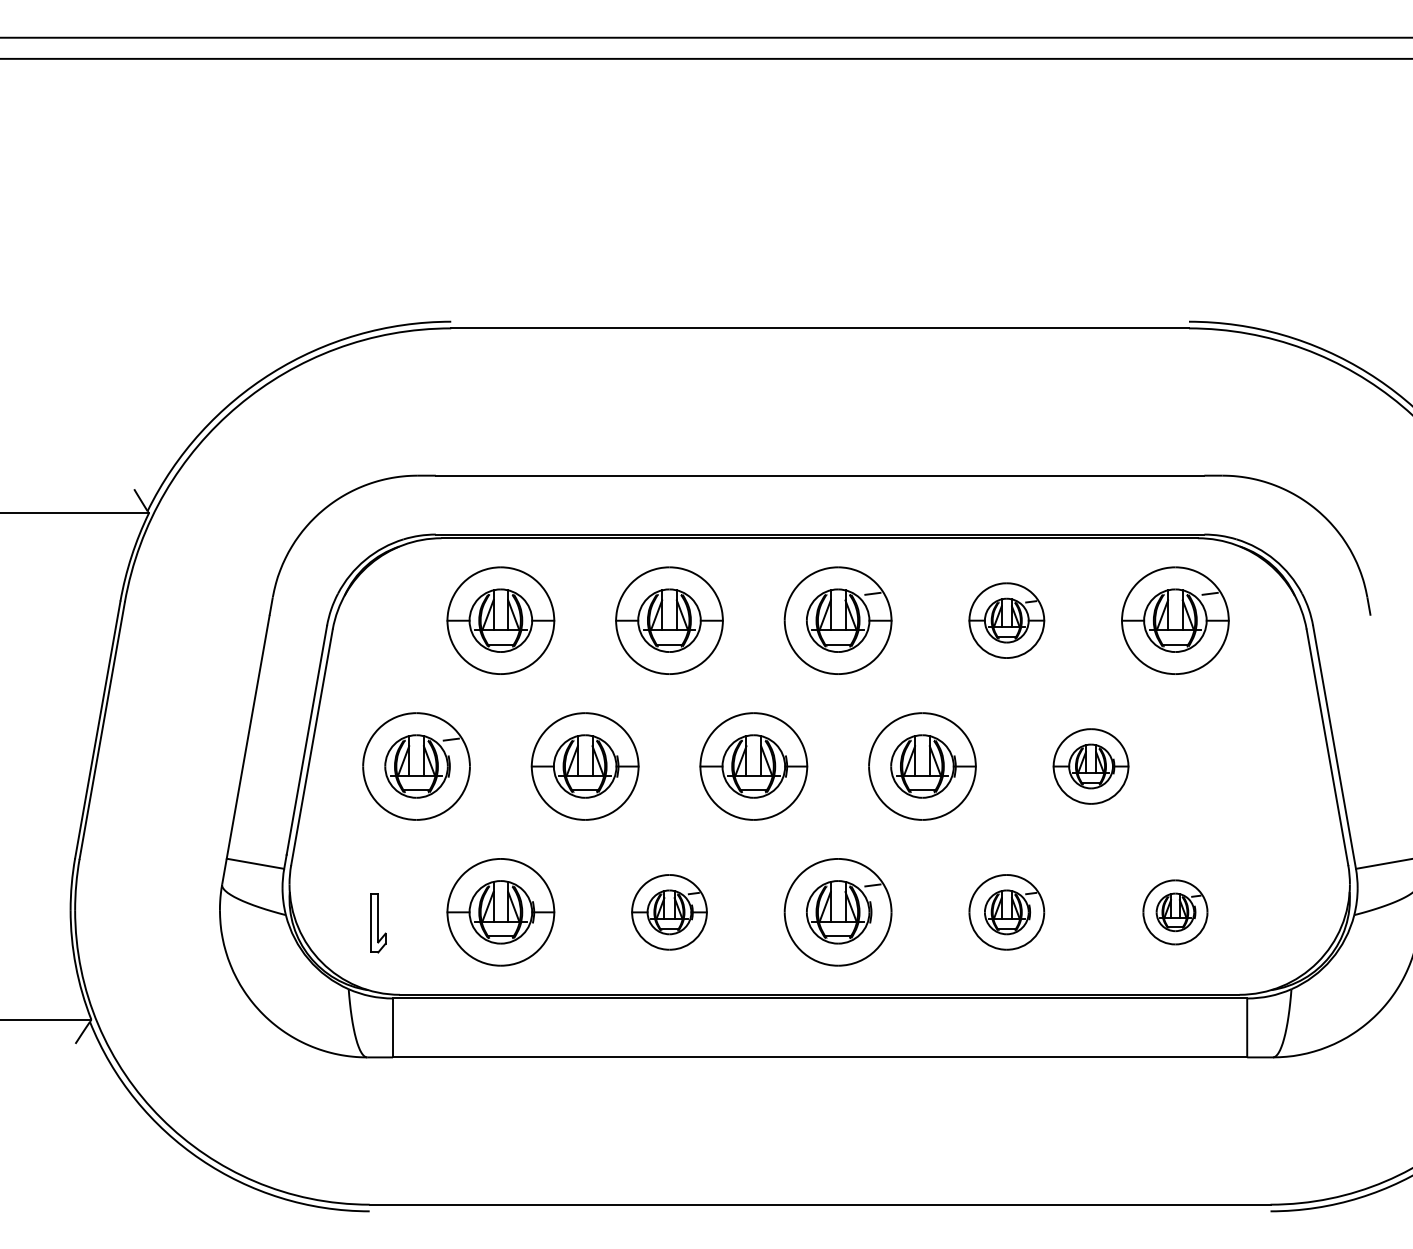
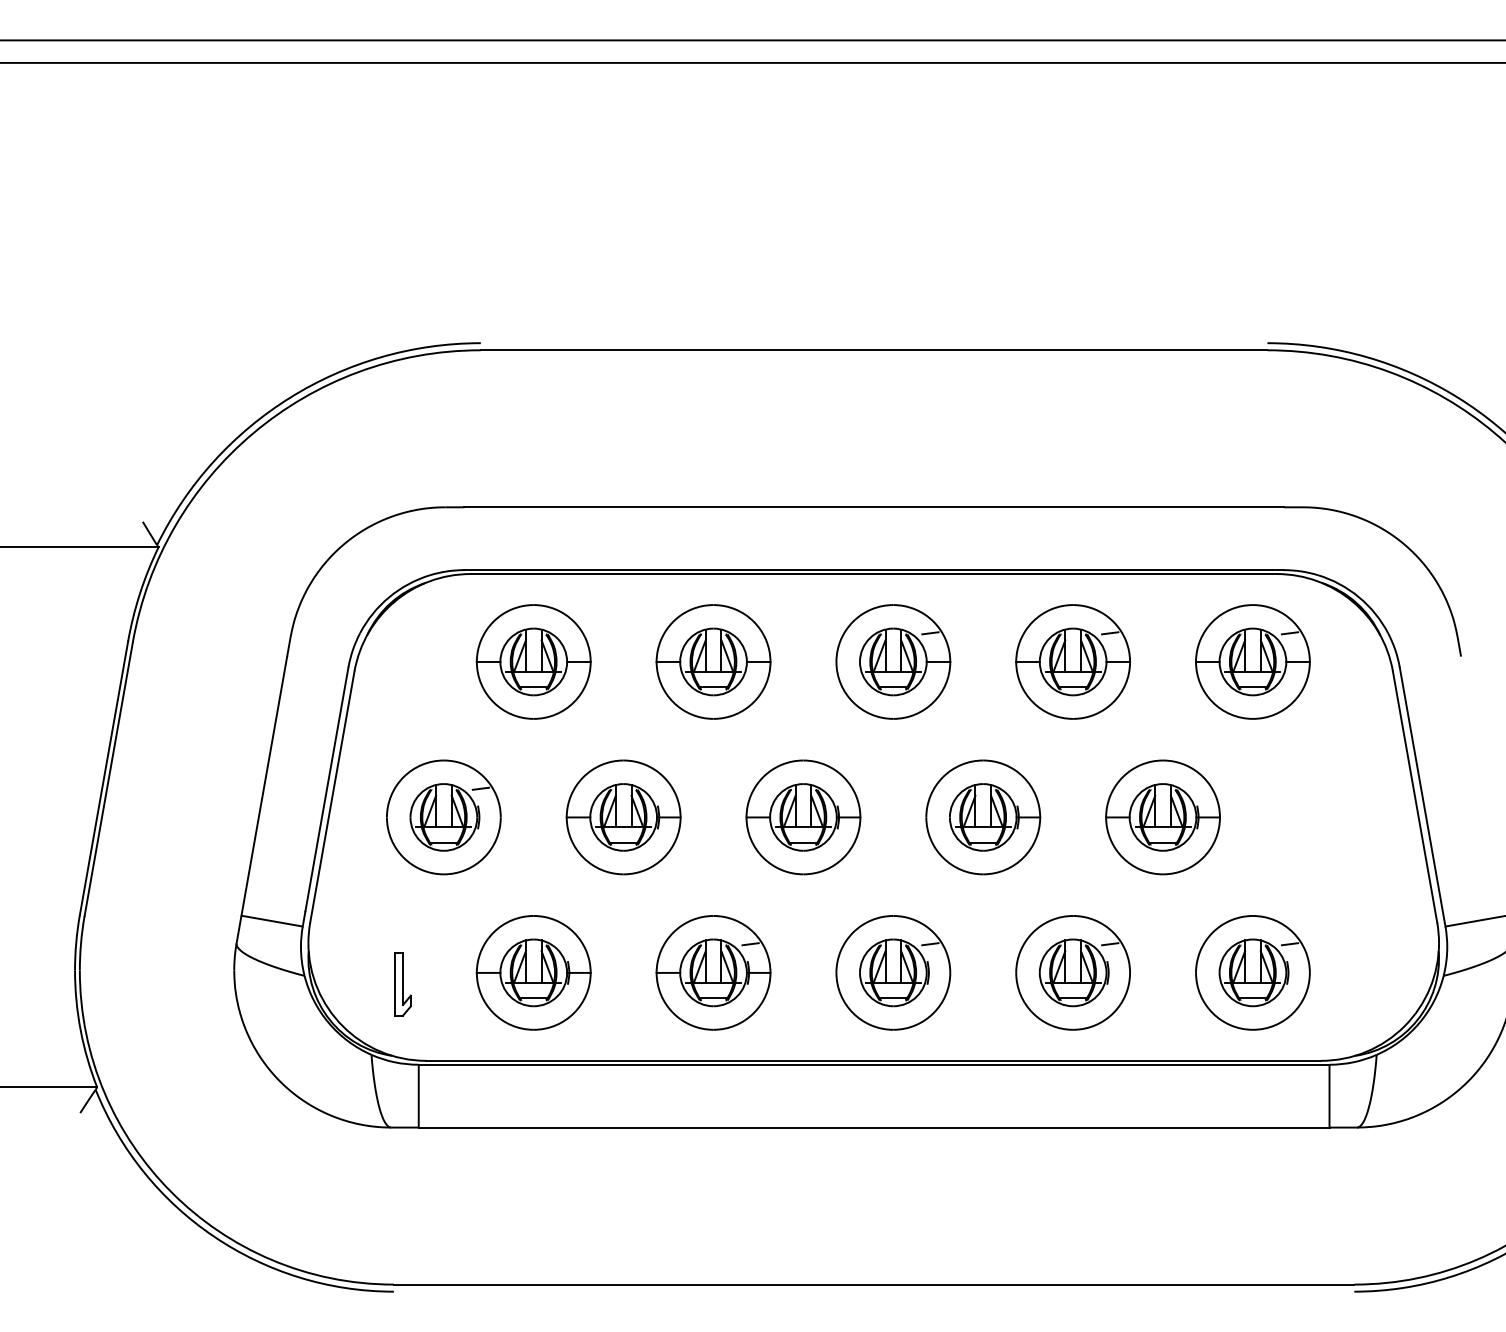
part: (1006, 620) -> (1072, 661), size x1.43
part: (1090, 766) -> (1162, 817), size x1.43
part: (669, 912) -> (713, 973), size x1.43
part: (1006, 912) -> (1072, 973), size x1.43
part: (1175, 912) -> (1253, 973), size x1.67

